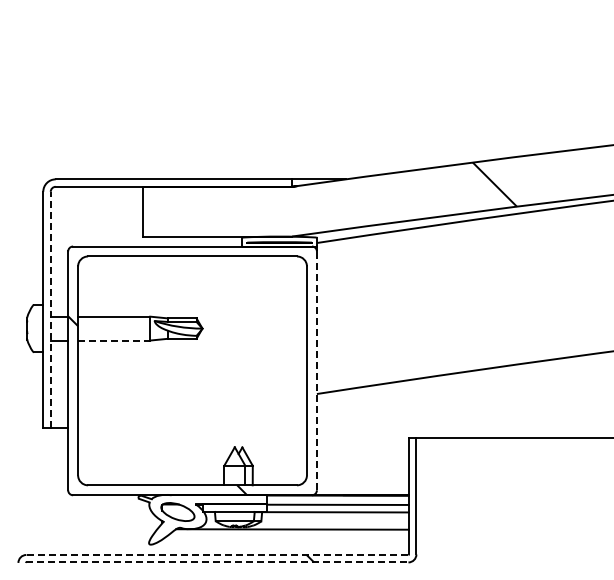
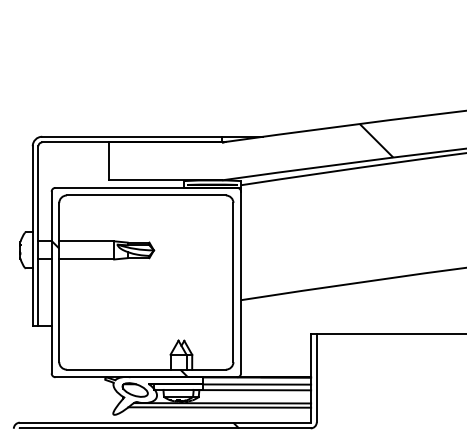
line: (50, 309) -> (38, 235), dashed -> solid
line: (114, 340) -> (86, 259), dashed -> solid
line: (316, 370) -> (240, 282), dashed -> solid
line: (288, 534) -> (219, 407), added
line: (216, 554) -> (164, 422), dashed -> solid
line: (217, 562) -> (165, 428), dashed -> solid

